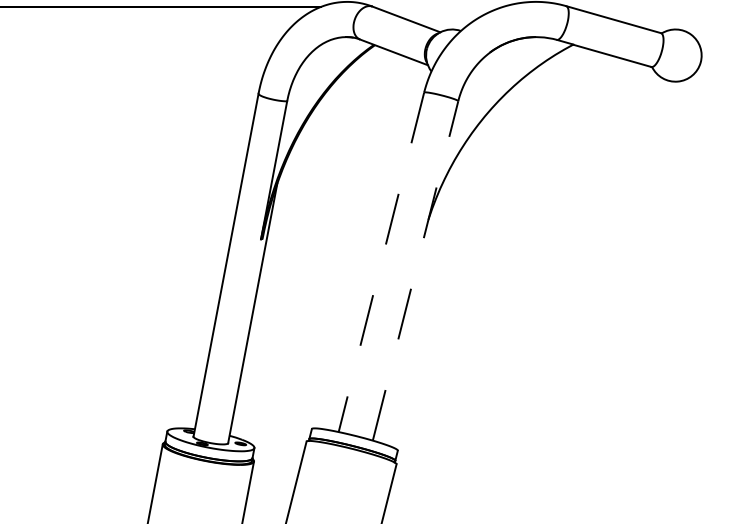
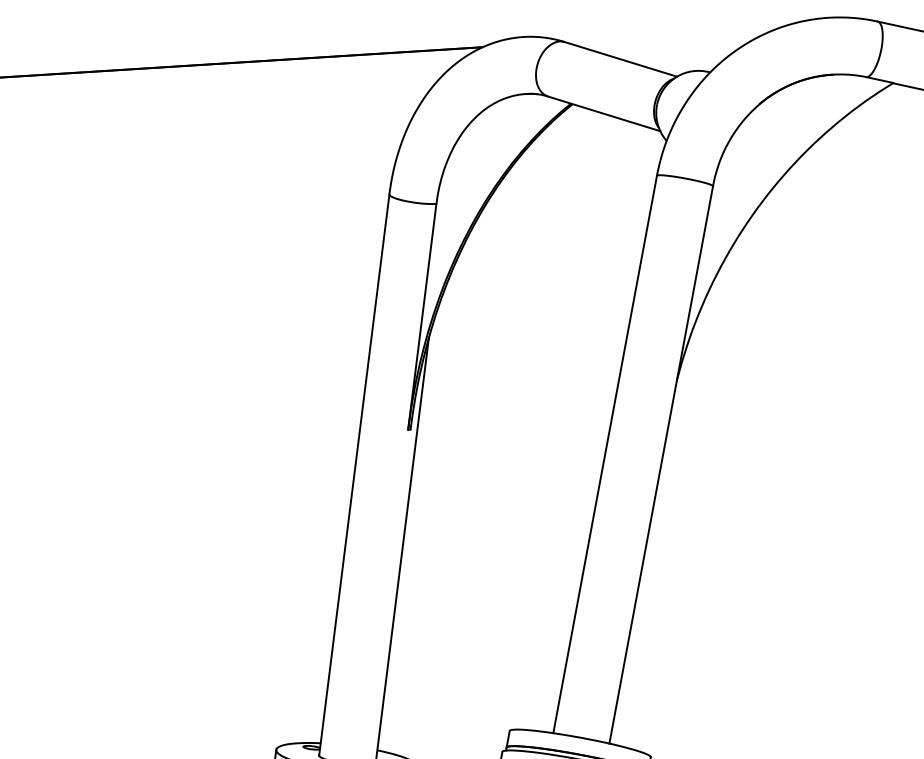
line: (381, 262) -> (605, 454), dashed -> solid
line: (415, 270) -> (661, 464), dashed -> solid

